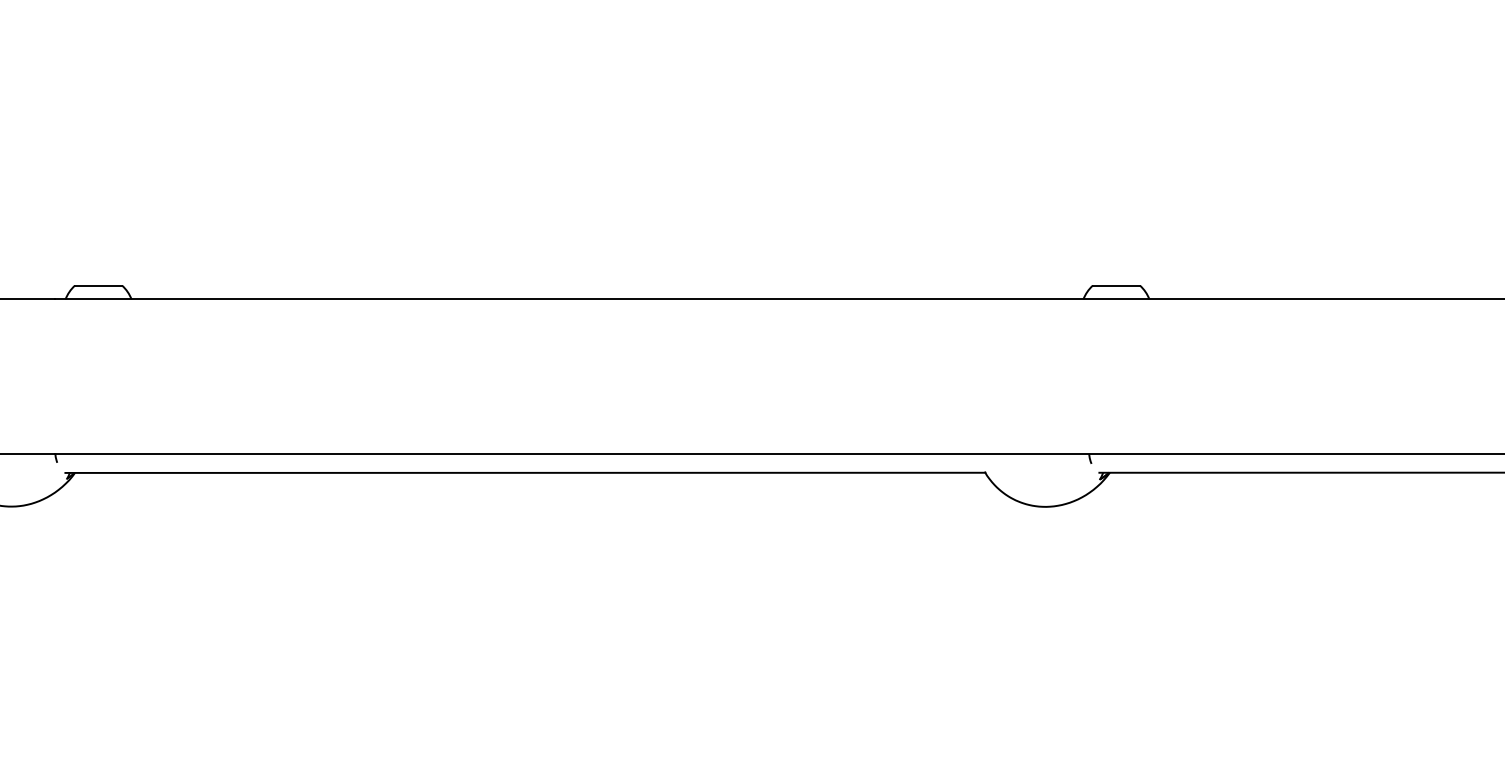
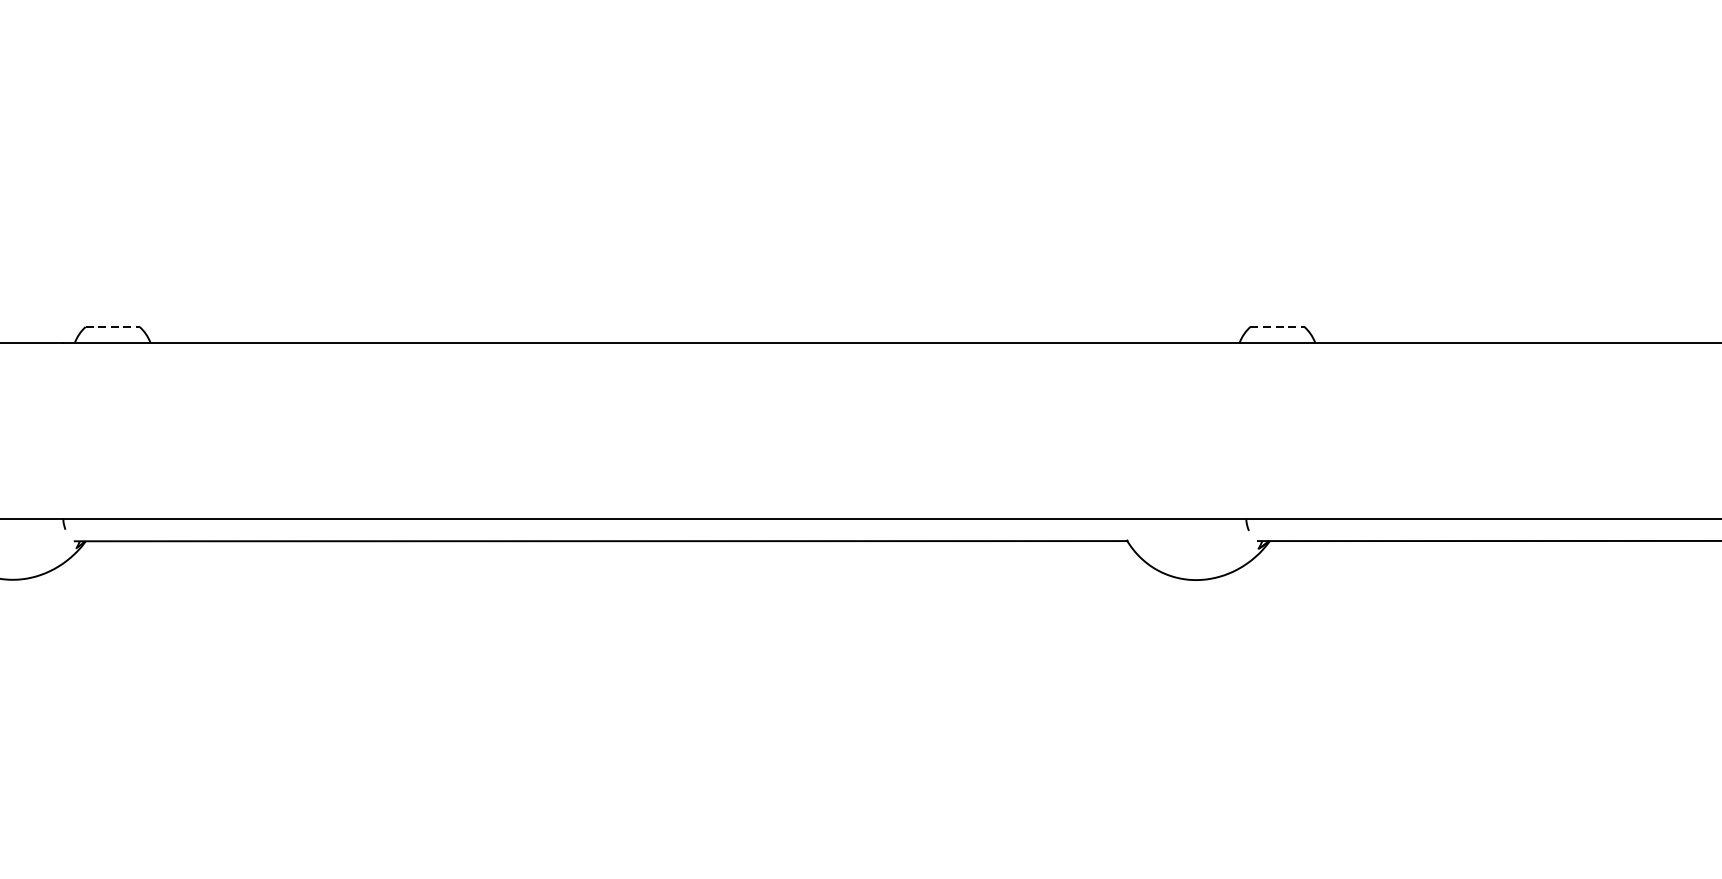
line: (98, 285) -> (112, 326), solid -> dashed
line: (1116, 285) -> (1277, 326), solid -> dashed

